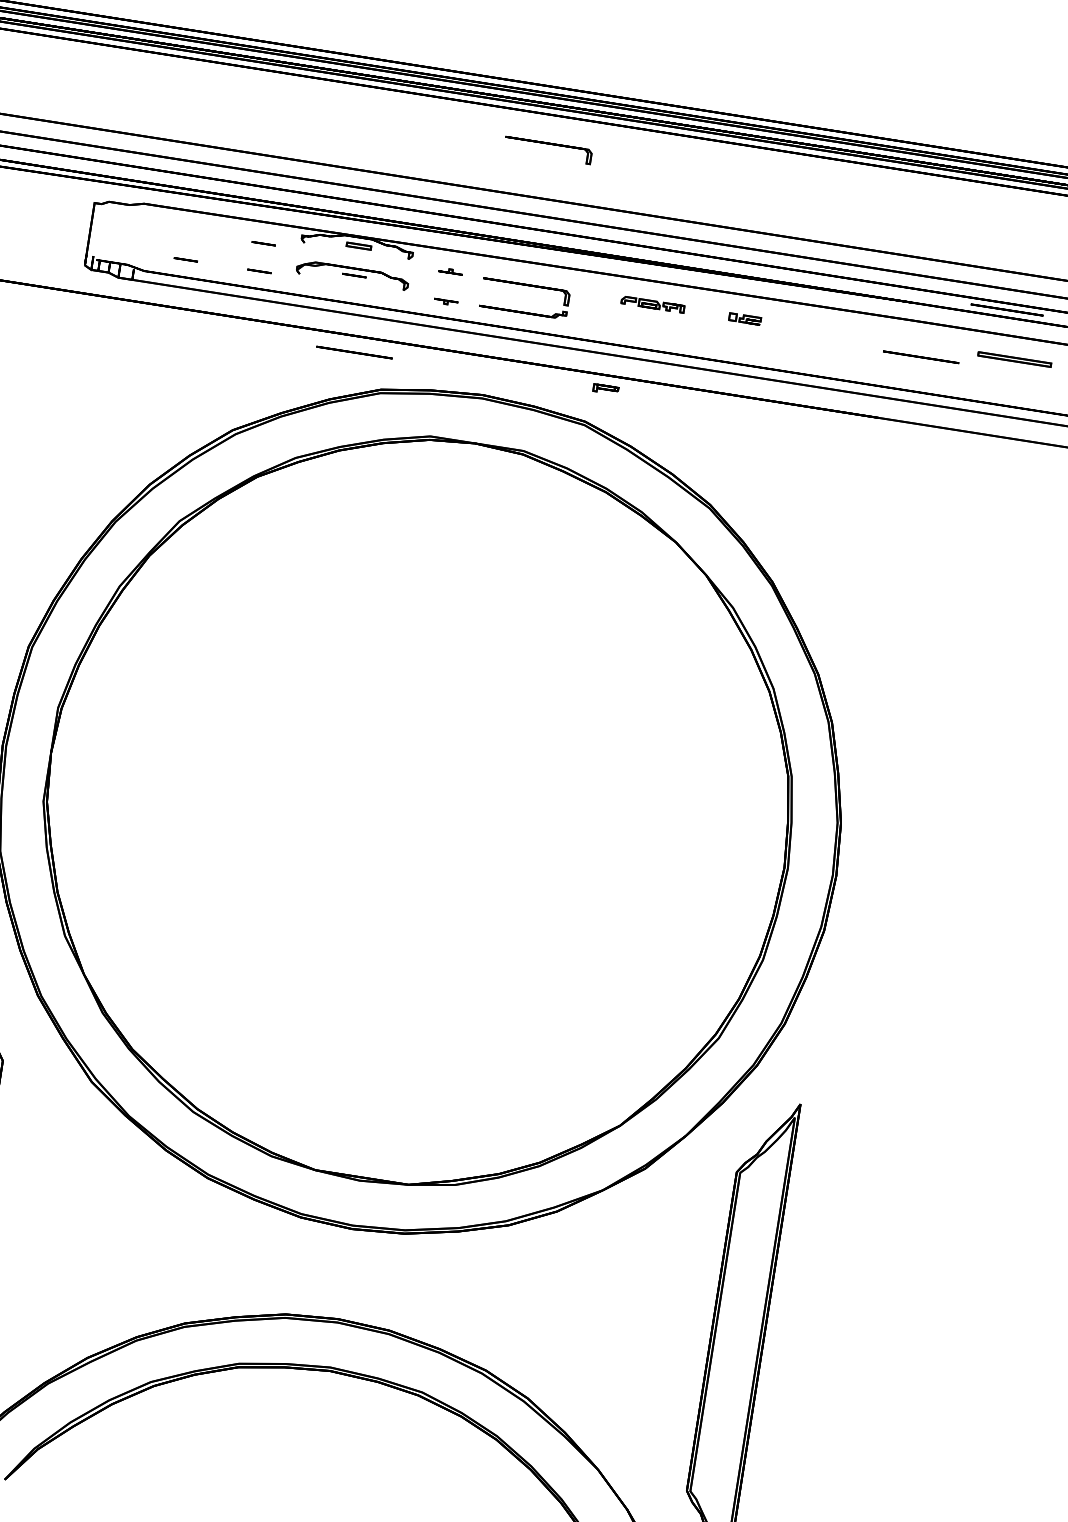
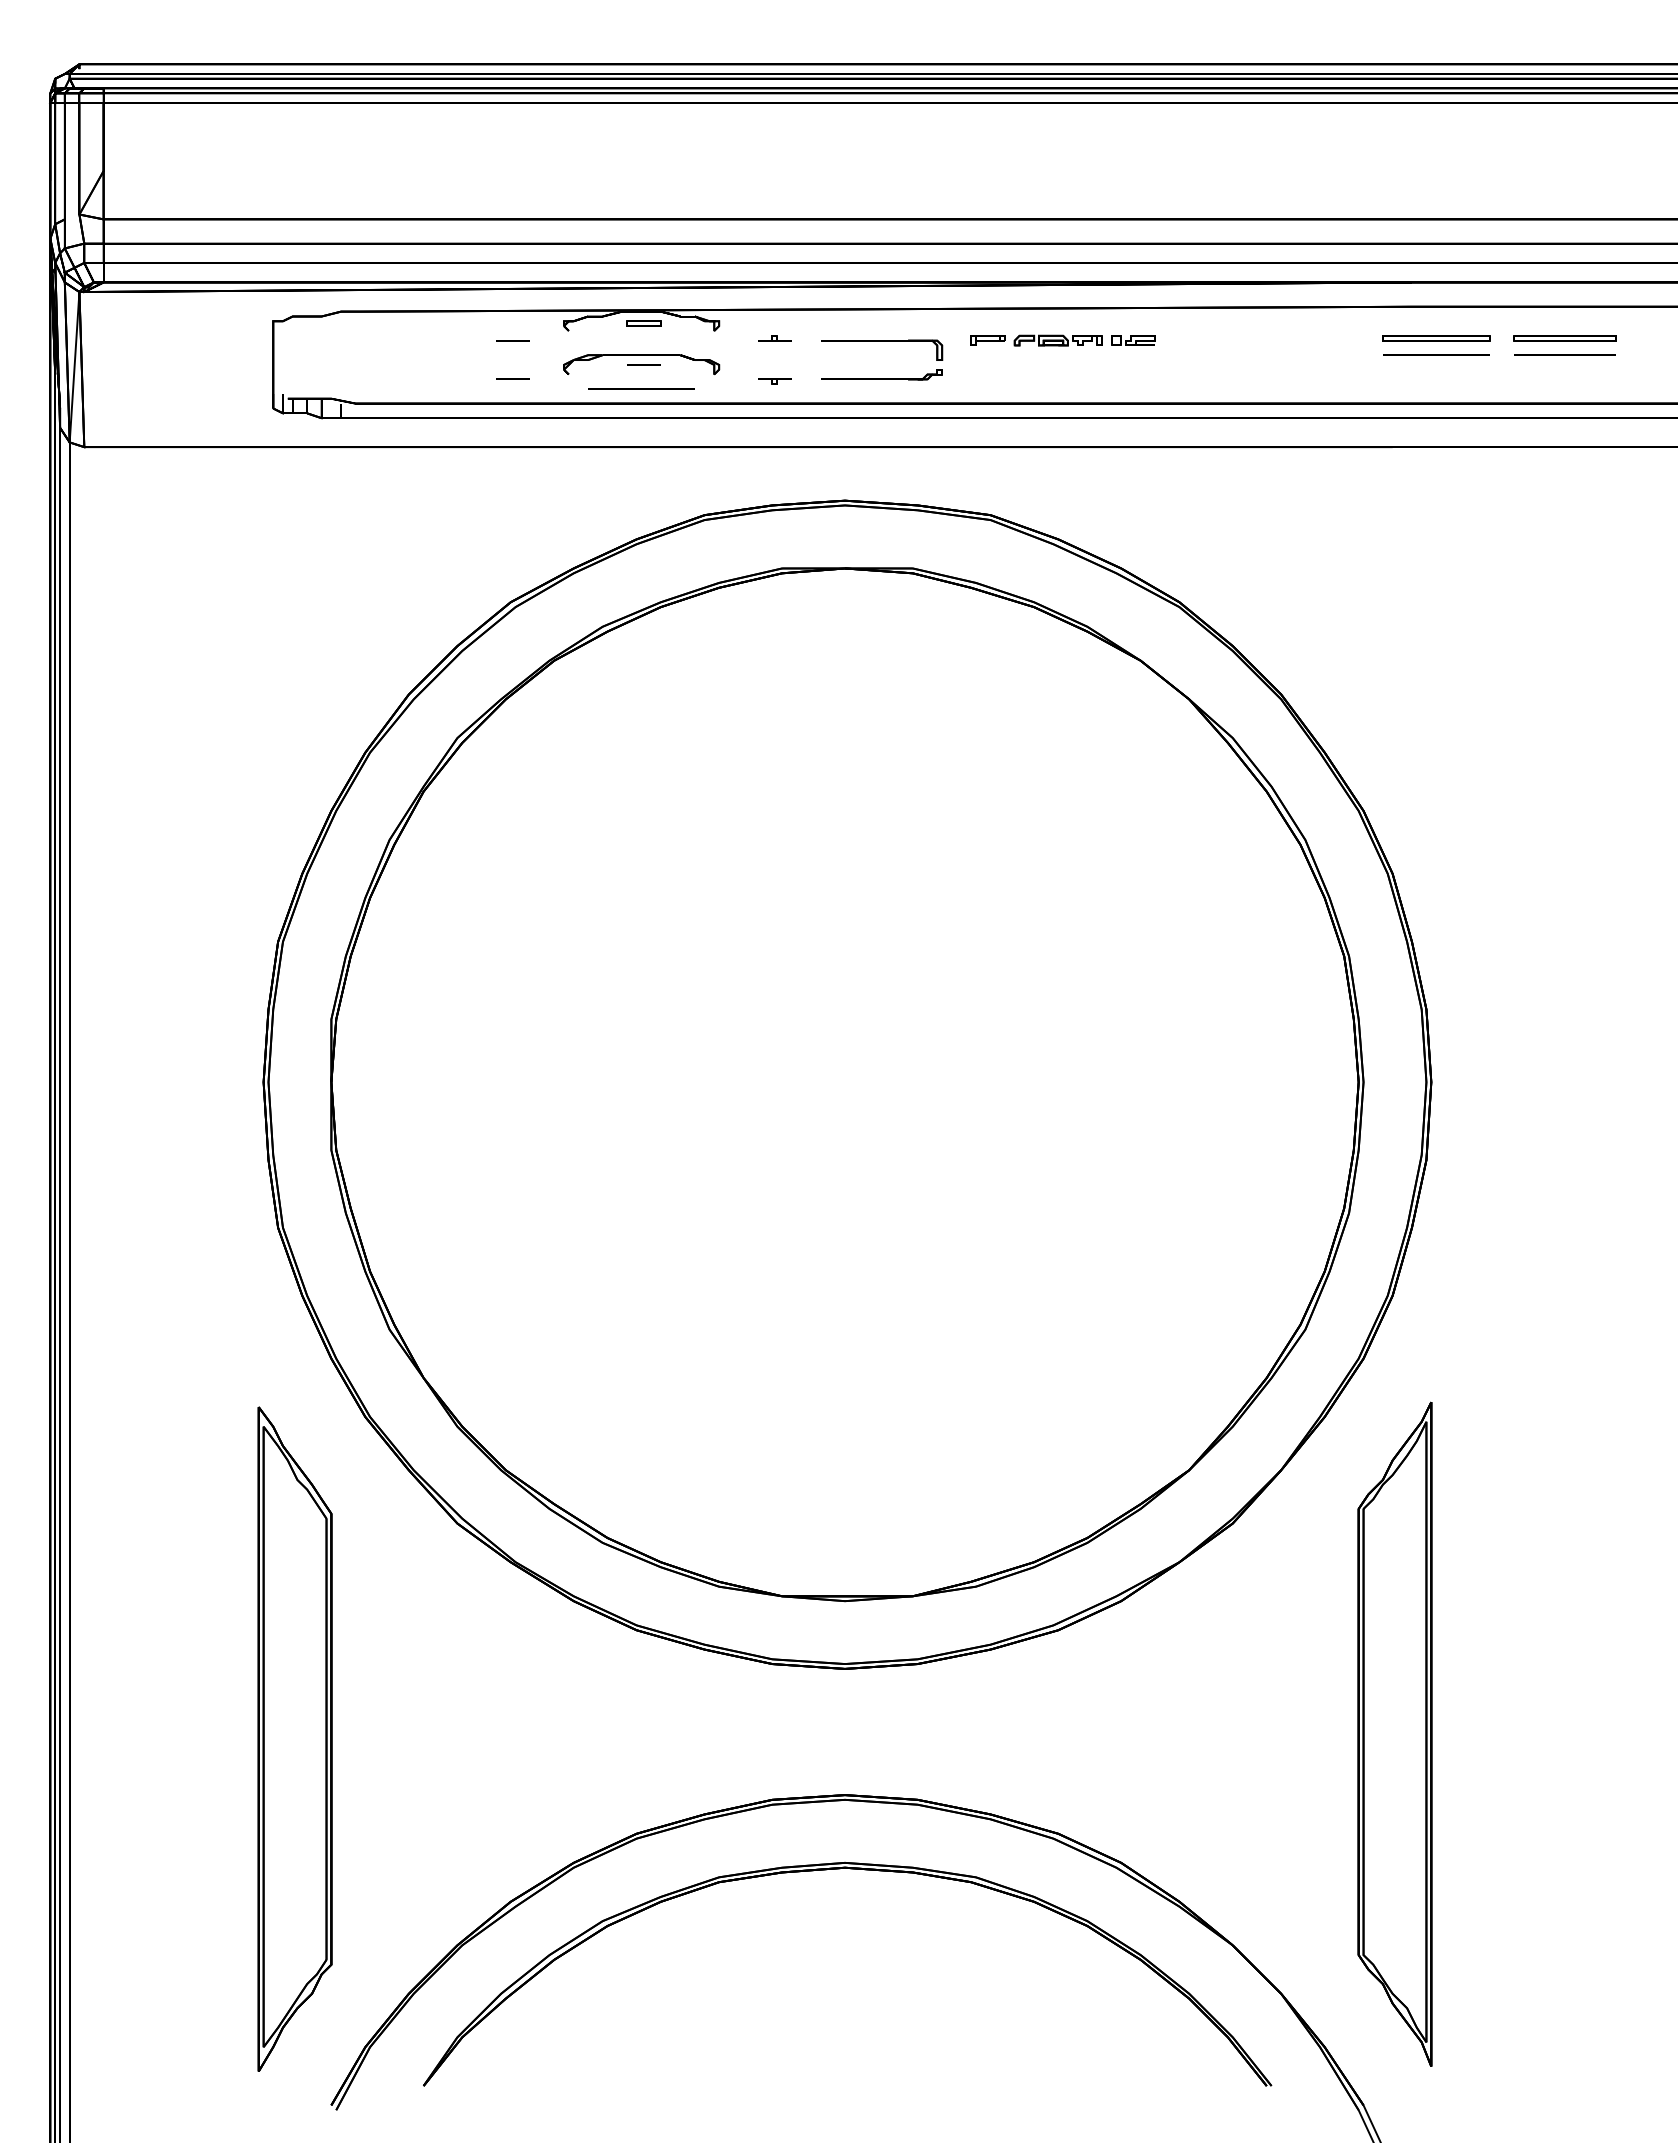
part: (549, 144) -> (882, 143), removed
line: (185, 259) -> (409, 378), removed
line: (1007, 309) -> (1564, 354), moved
part: (745, 318) -> (1133, 340), moved
part: (923, 345) -> (1436, 338), added
line: (354, 352) -> (641, 388), moved
part: (605, 389) -> (987, 340), moved

